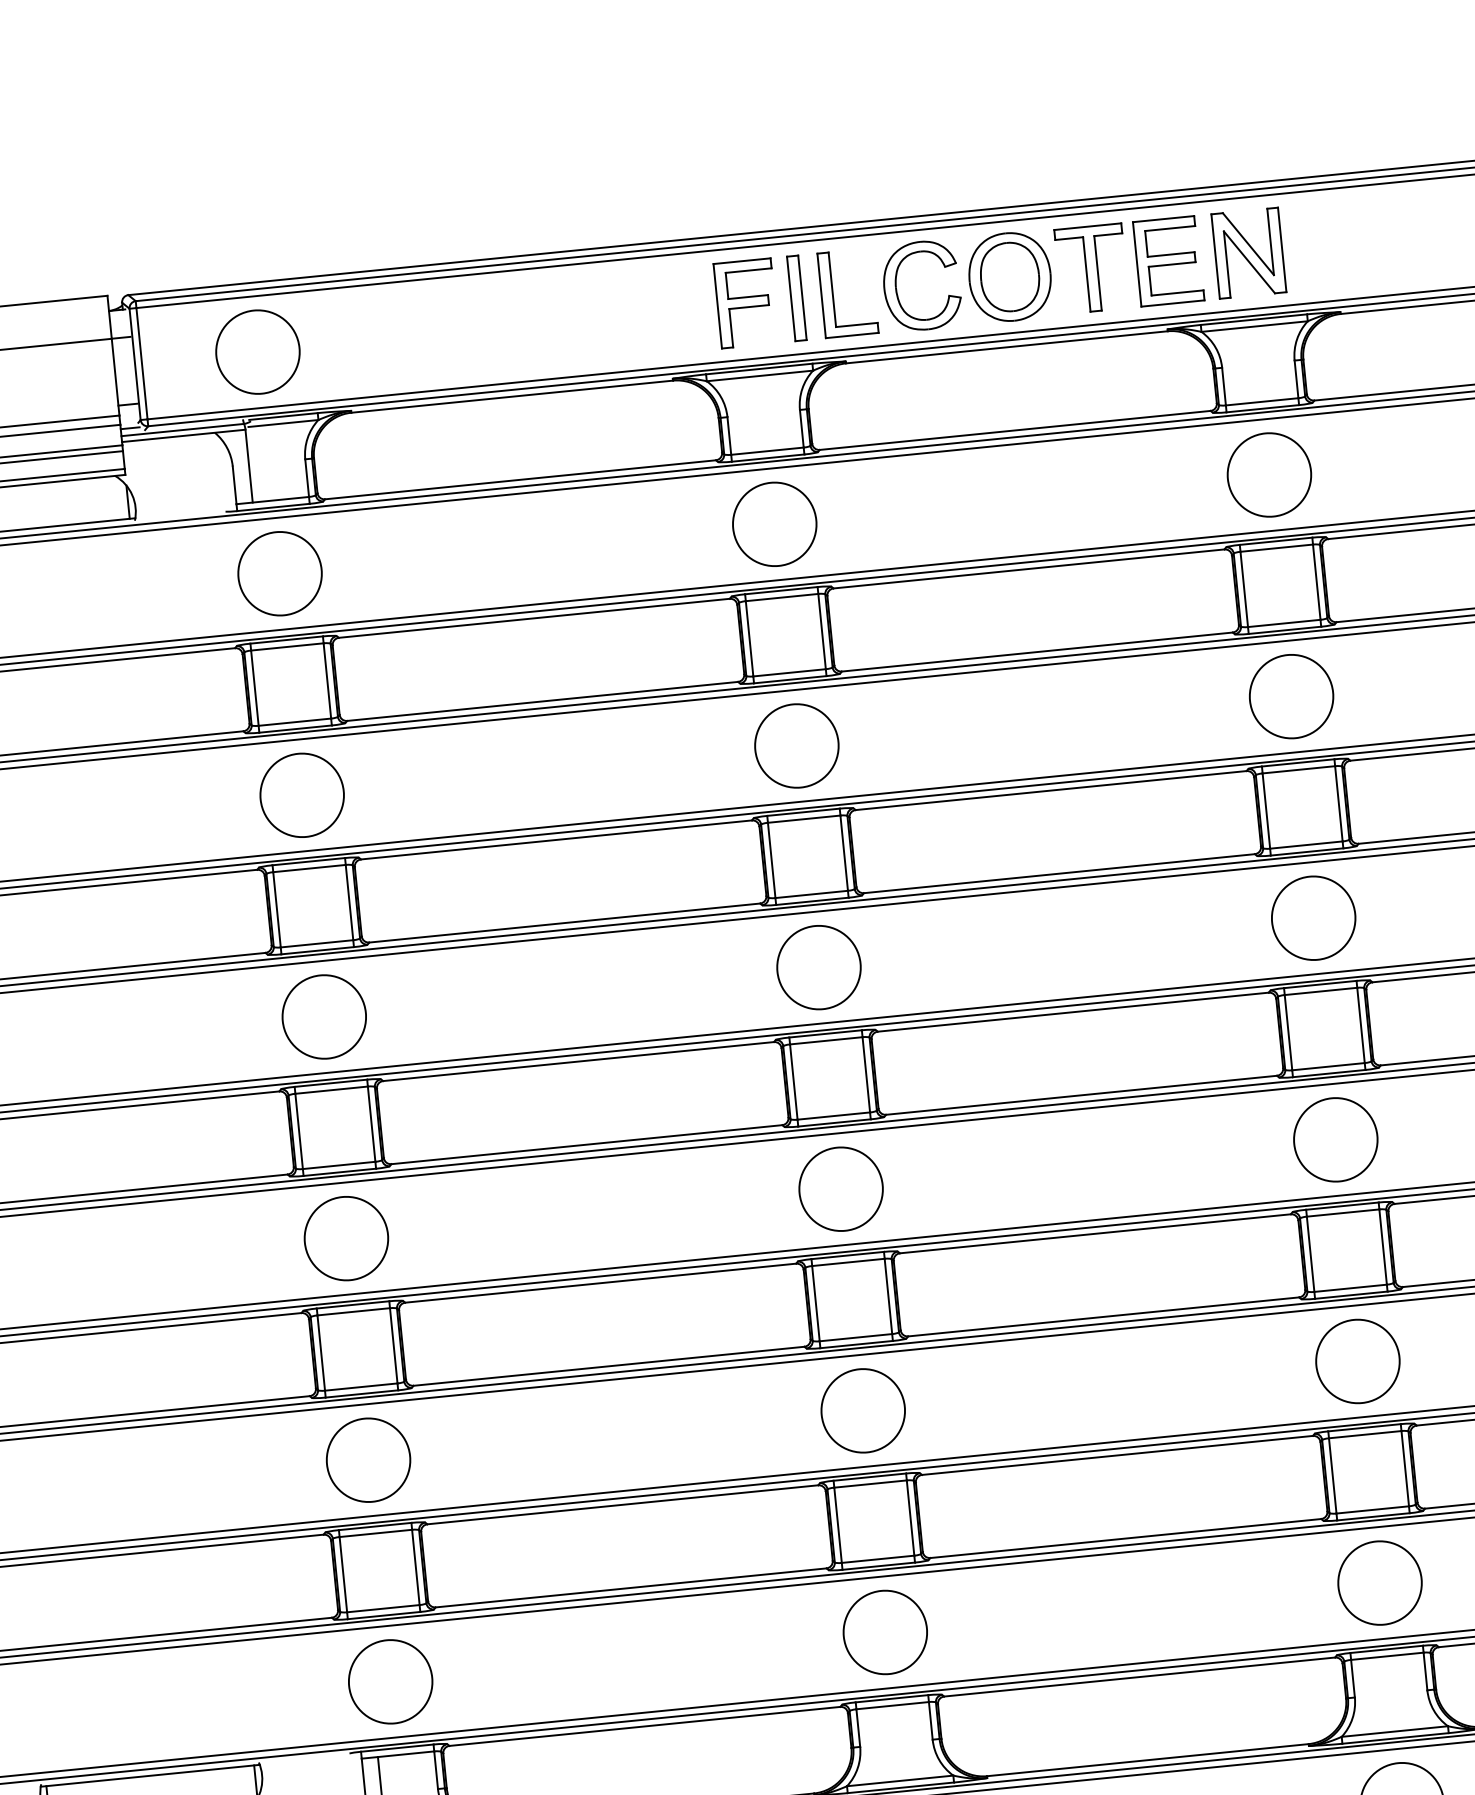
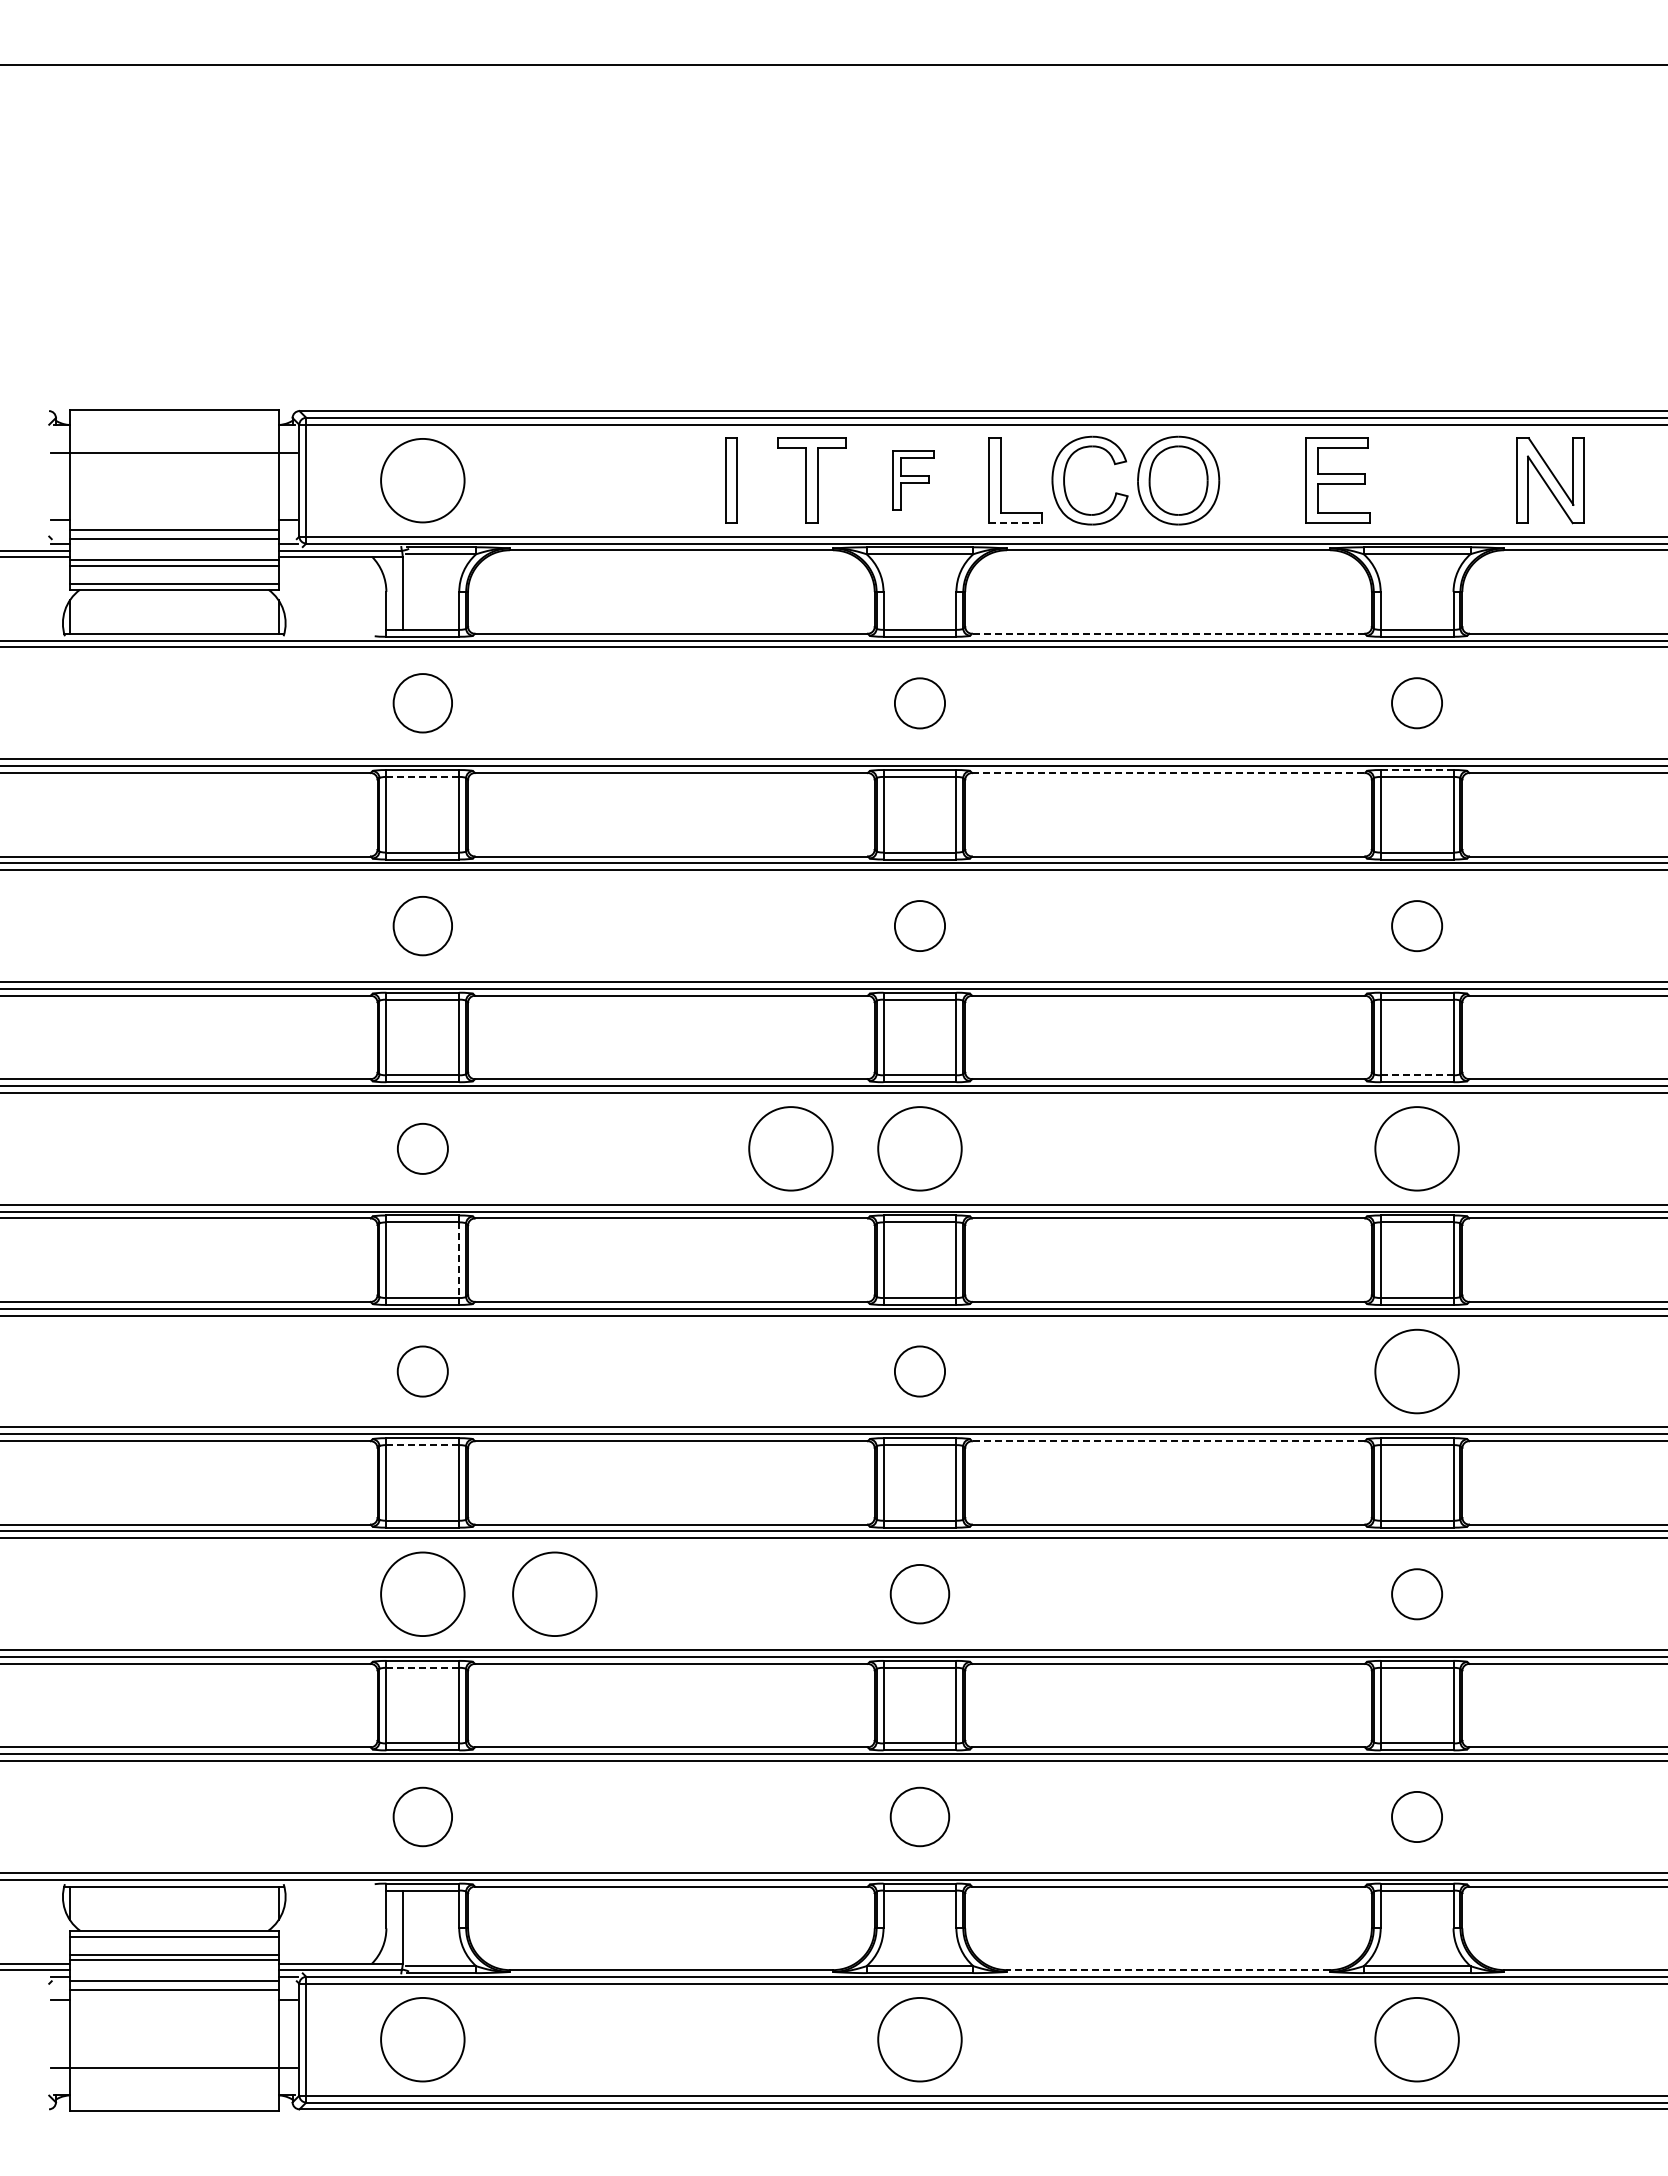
part: (1248, 253) -> (1550, 480), moved
part: (1091, 268) -> (811, 480), moved
part: (796, 298) -> (731, 480), moved
part: (746, 303) -> (913, 480), size x0.7
line: (851, 335) -> (1015, 523), solid -> dashed
line: (1015, 430) -> (1168, 633), solid -> dashed
circle: (1268, 474) -> (1416, 702), size x0.6
circle: (774, 524) -> (919, 703), size x0.6
line: (1275, 541) -> (1416, 770), solid -> dashed
line: (1030, 569) -> (1169, 773), solid -> dashed
circle: (279, 572) -> (422, 702), size x0.7
line: (288, 646) -> (423, 776), solid -> dashed
circle: (1290, 696) -> (1416, 925), size x0.6
circle: (796, 745) -> (919, 925), size x0.6
circle: (301, 794) -> (422, 925), size x0.7
line: (1305, 845) -> (1416, 1075), solid -> dashed
circle: (690, 980) -> (790, 1148), added
circle: (323, 1016) -> (422, 1148), size x0.6
line: (371, 1124) -> (459, 1260), solid -> dashed
circle: (840, 1189) -> (919, 1371), size x0.6
line: (1095, 1234) -> (1168, 1441), solid -> dashed
circle: (346, 1238) -> (422, 1371), size x0.6
line: (353, 1312) -> (422, 1445), solid -> dashed
circle: (1357, 1361) -> (1416, 1594), size x0.6
circle: (862, 1410) -> (919, 1593), size x0.7
circle: (499, 1446) -> (554, 1593), added
line: (375, 1533) -> (422, 1667), solid -> dashed
circle: (1379, 1582) -> (1416, 1816), size x0.6
circle: (884, 1632) -> (919, 1816), size x0.7
circle: (390, 1681) -> (422, 1816), size x0.7
line: (1147, 1760) -> (1168, 1970), solid -> dashed

